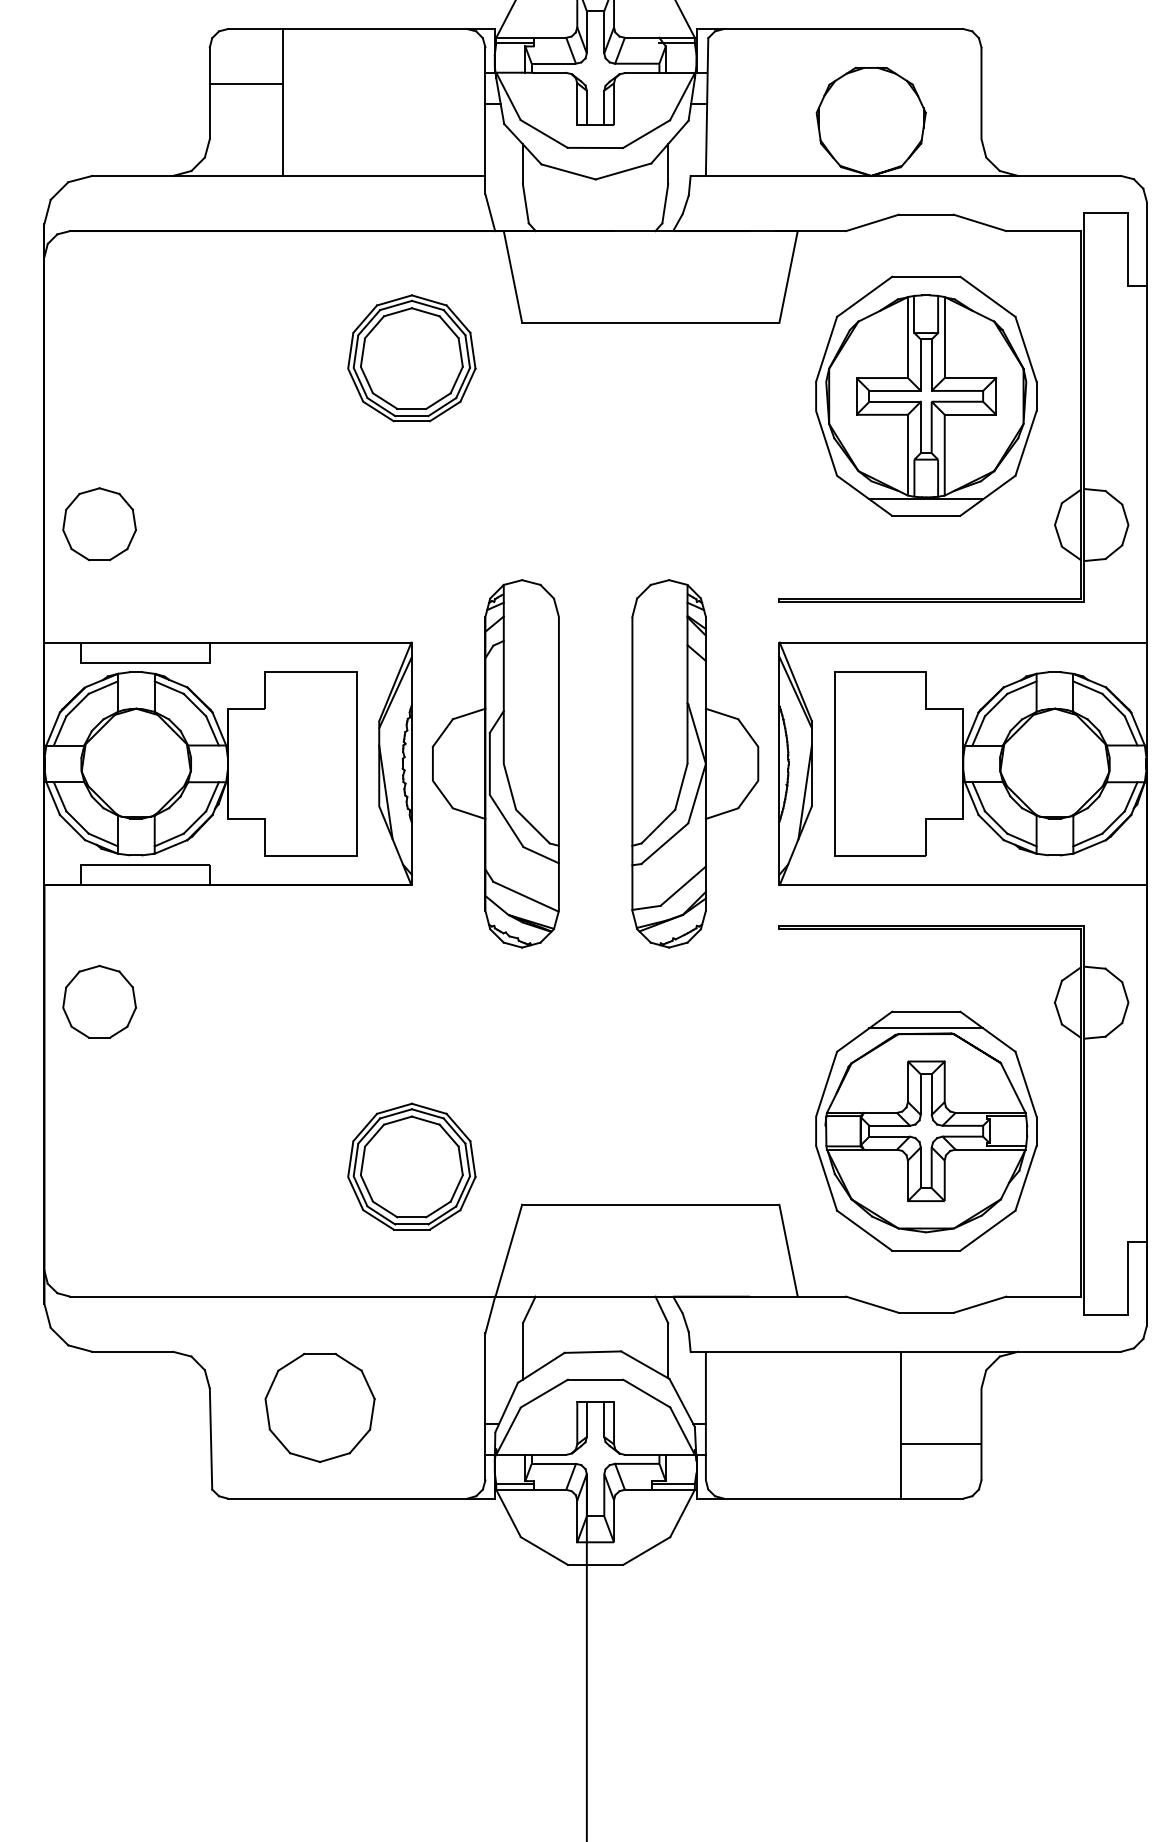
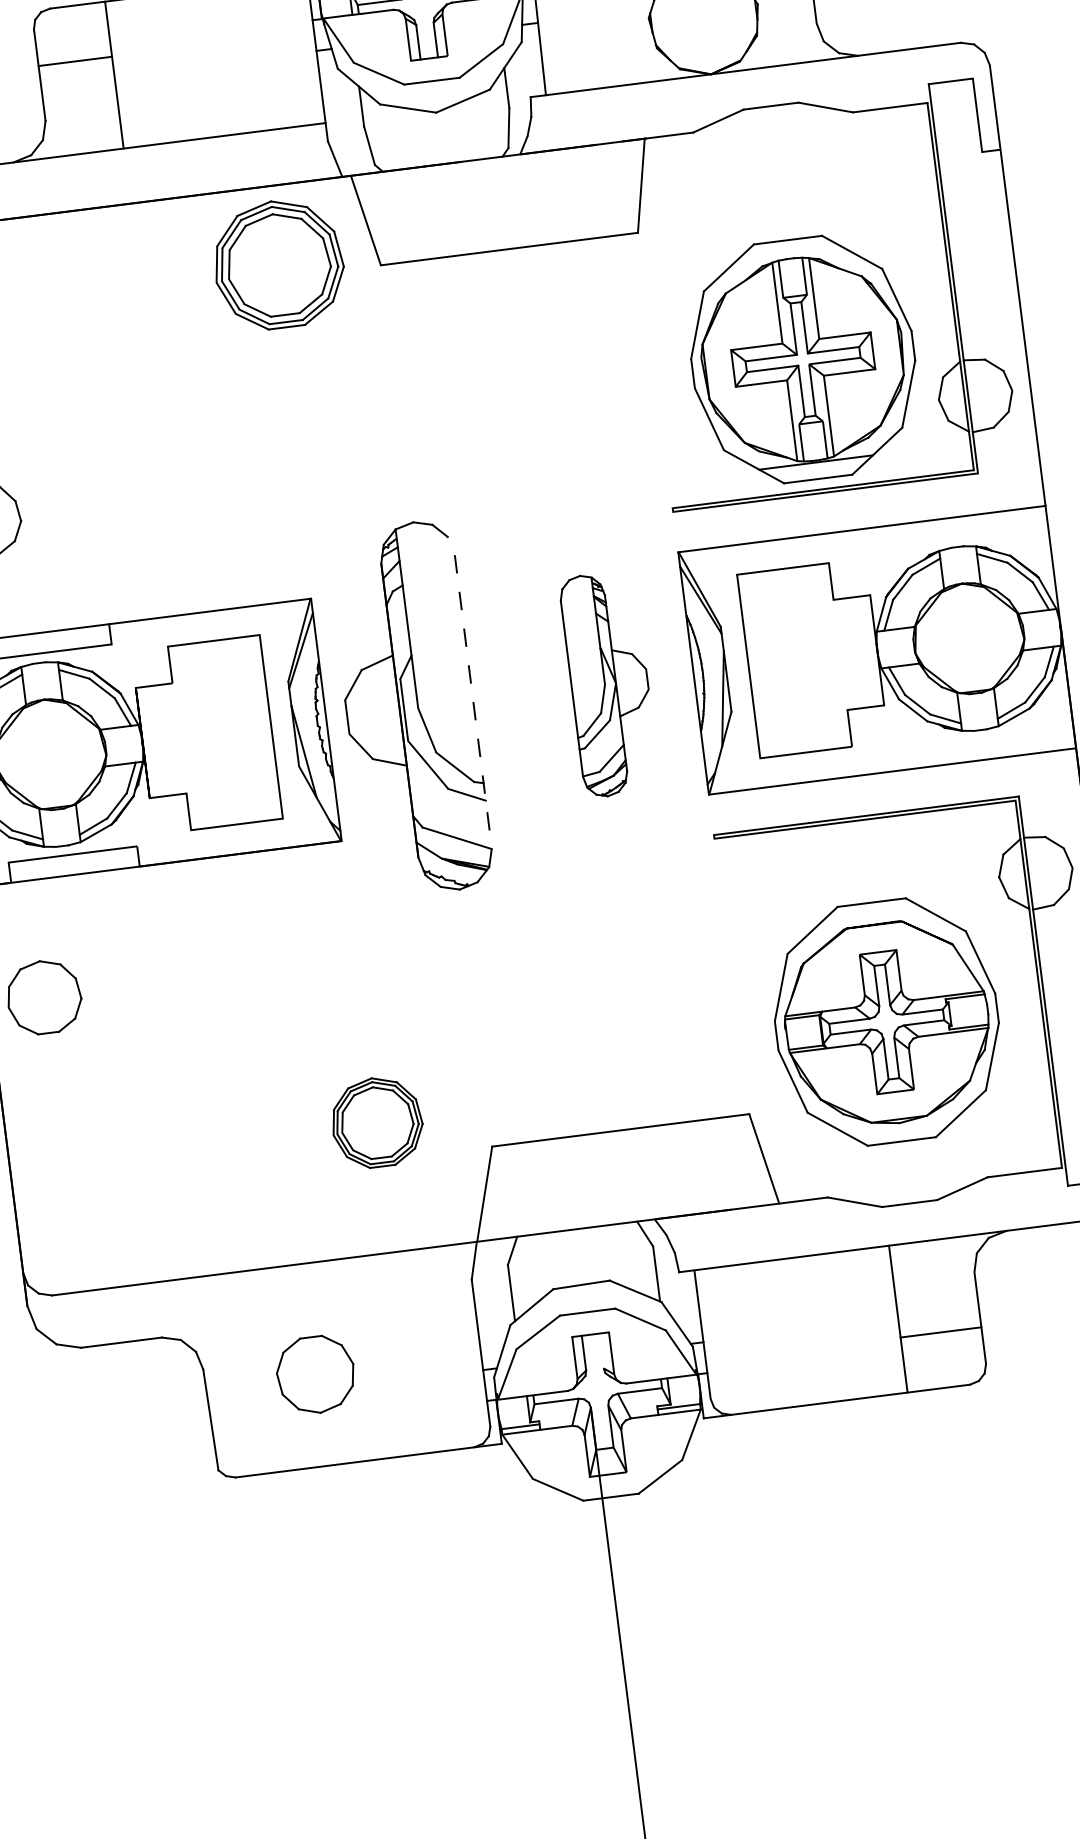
part: (411, 358) -> (278, 264), moved
part: (926, 395) -> (803, 358), moved
line: (558, 763) -> (472, 701), solid -> dashed
part: (695, 763) -> (609, 683), size x0.6
line: (926, 1028) -> (874, 919), removed
part: (411, 1166) -> (376, 1122), size x0.7
part: (319, 1407) -> (315, 1374), size x0.7
line: (604, 1419) -> (601, 1350), removed

